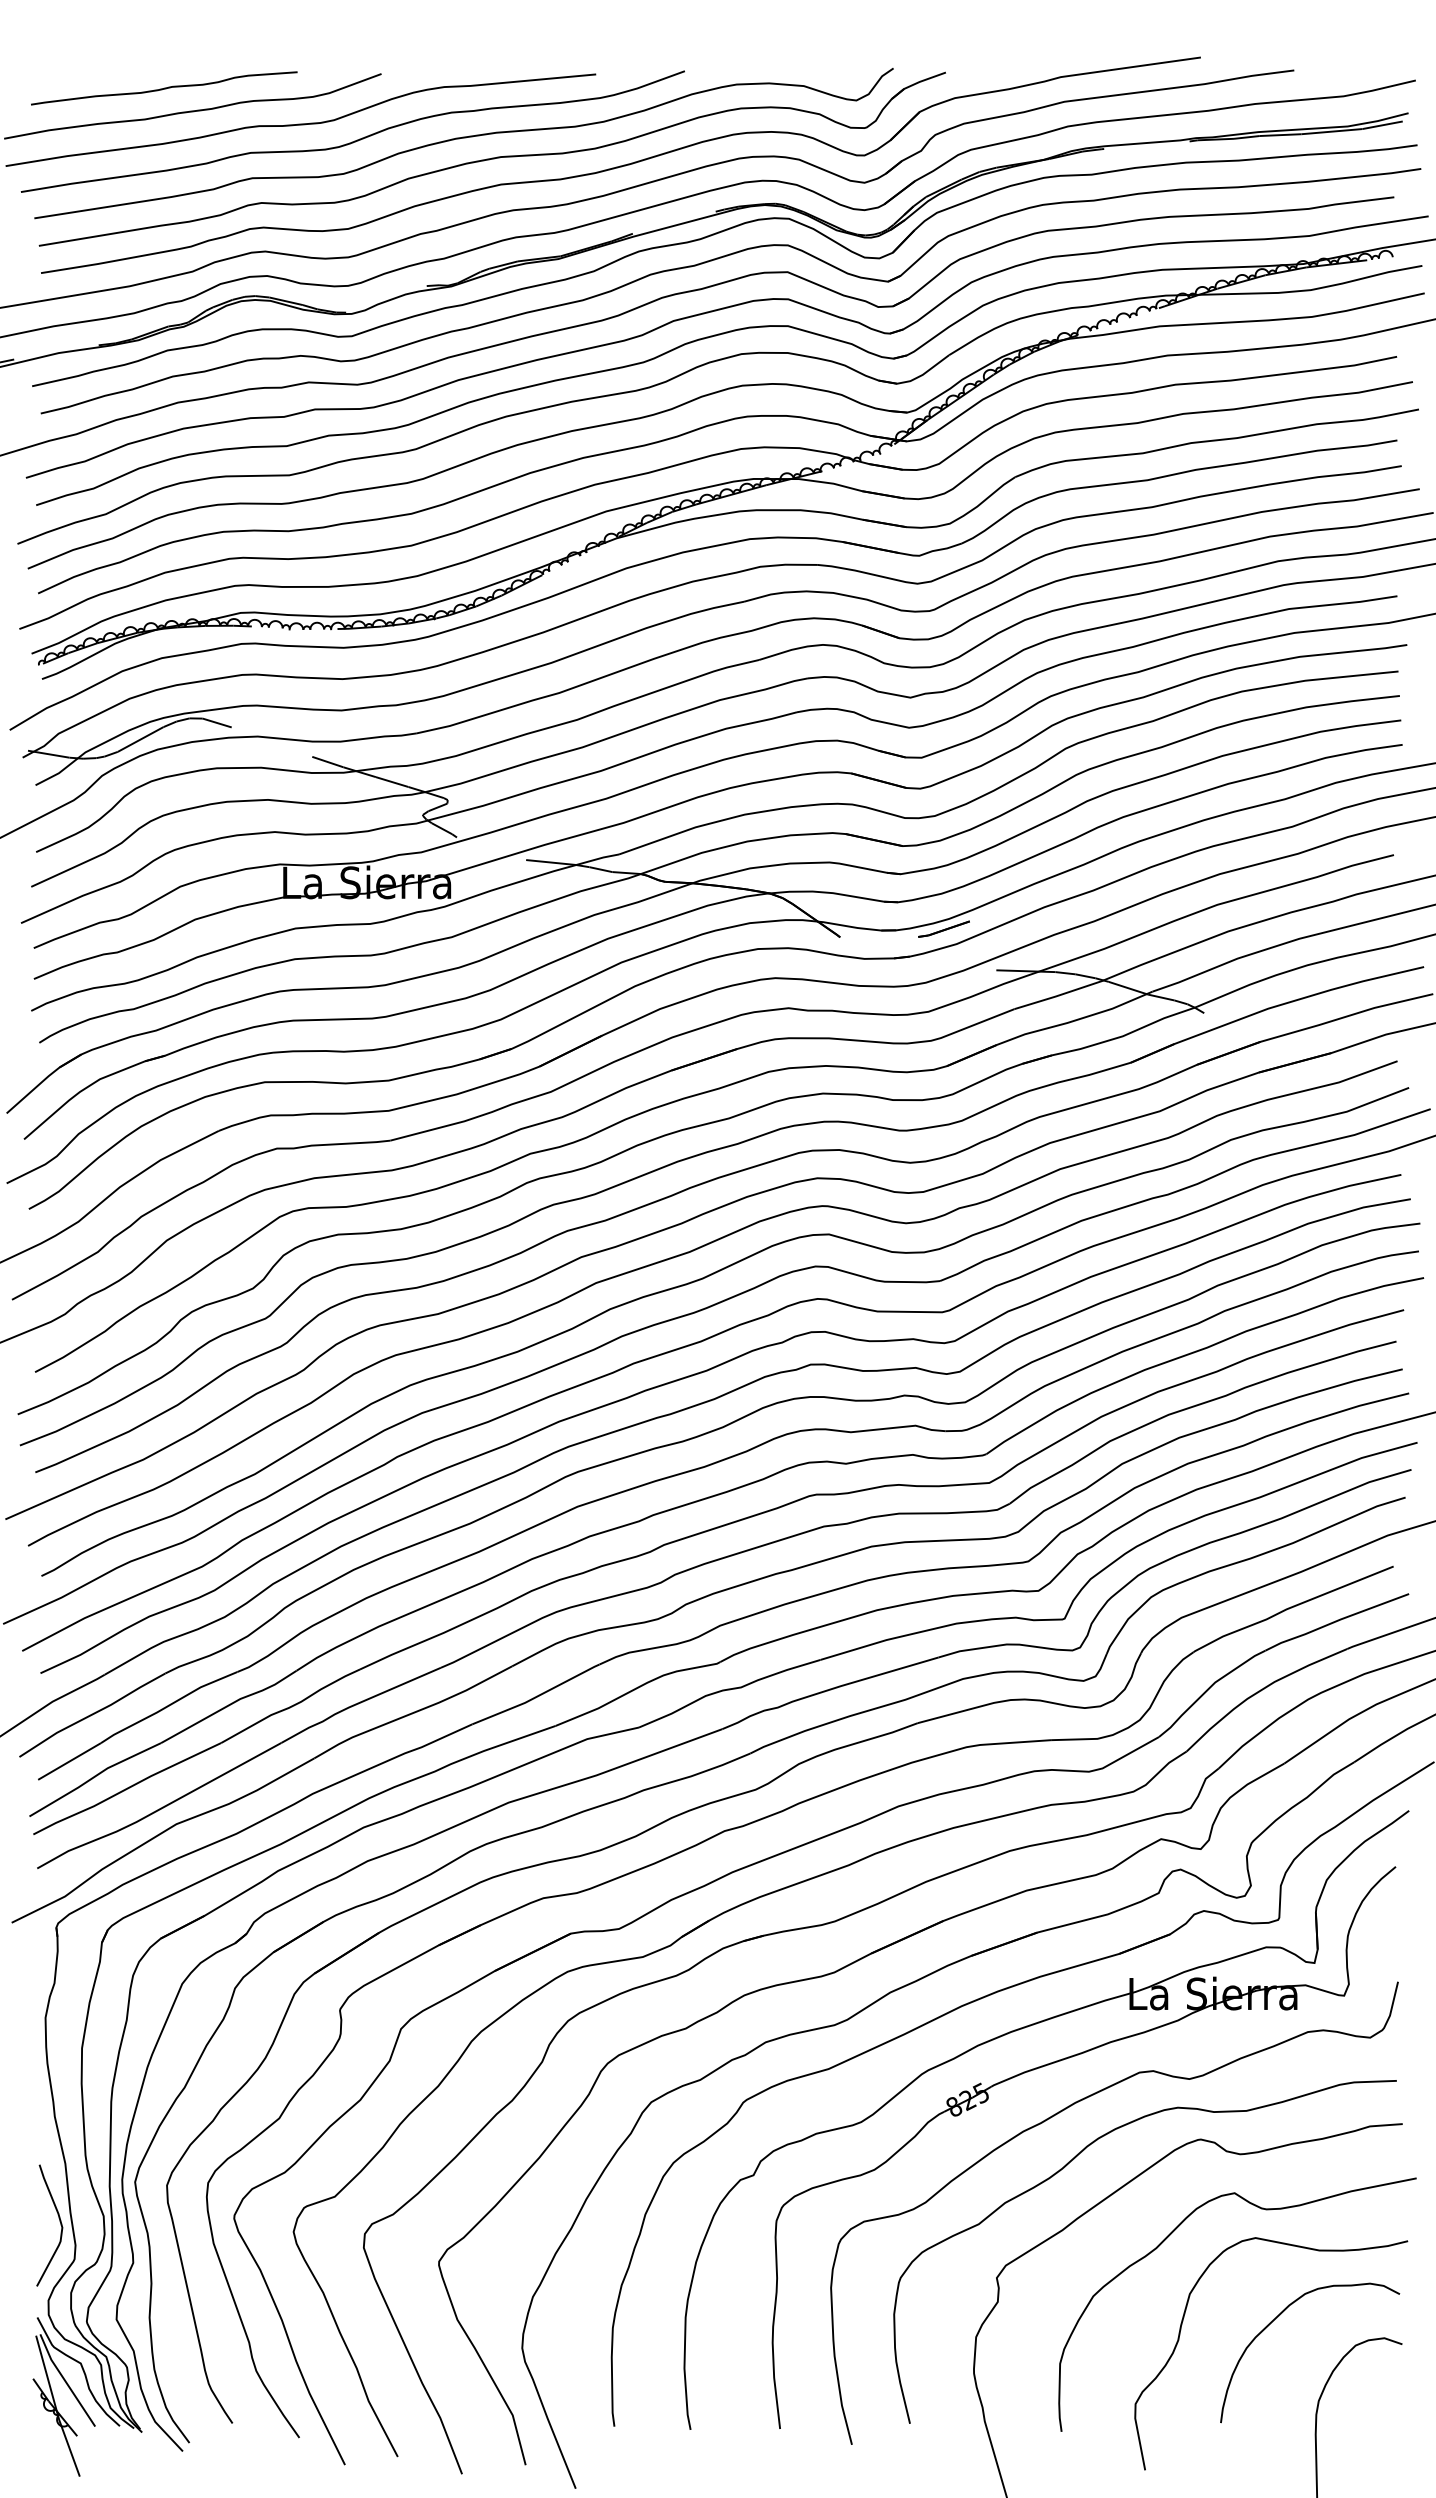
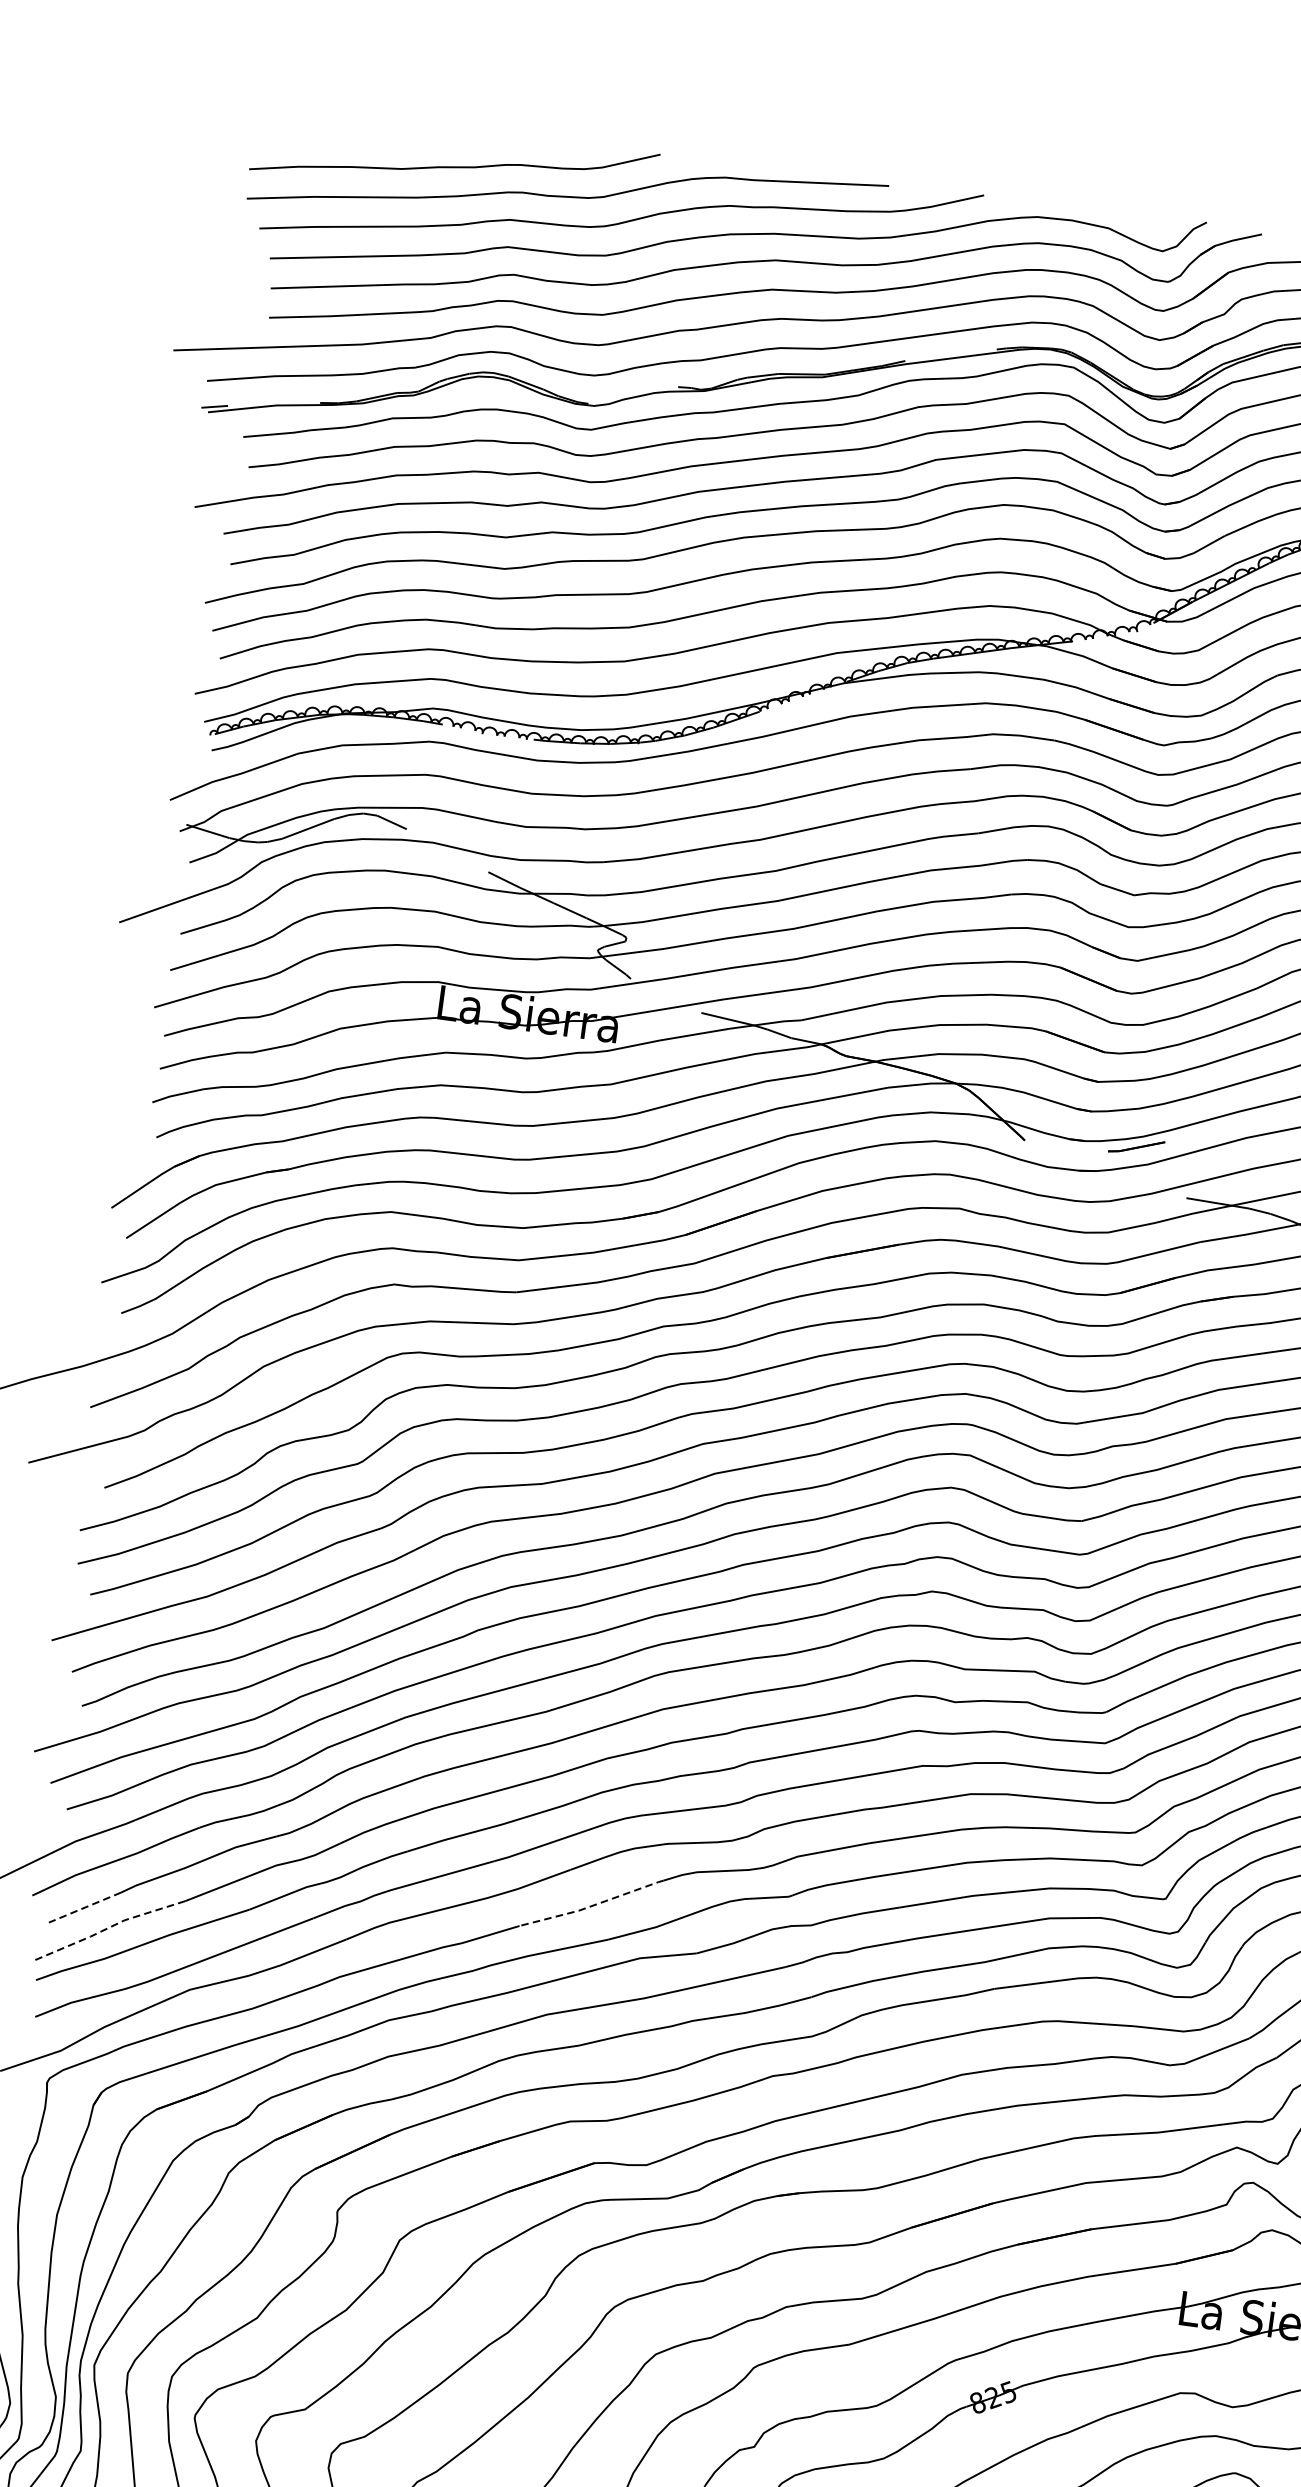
curve: (164, 88) -> (427, 138), removed
line: (537, 1696) -> (592, 1905), solid -> dashed
line: (69, 1761) -> (85, 1907), solid -> dashed
line: (93, 1777) -> (108, 1928), solid -> dashed

